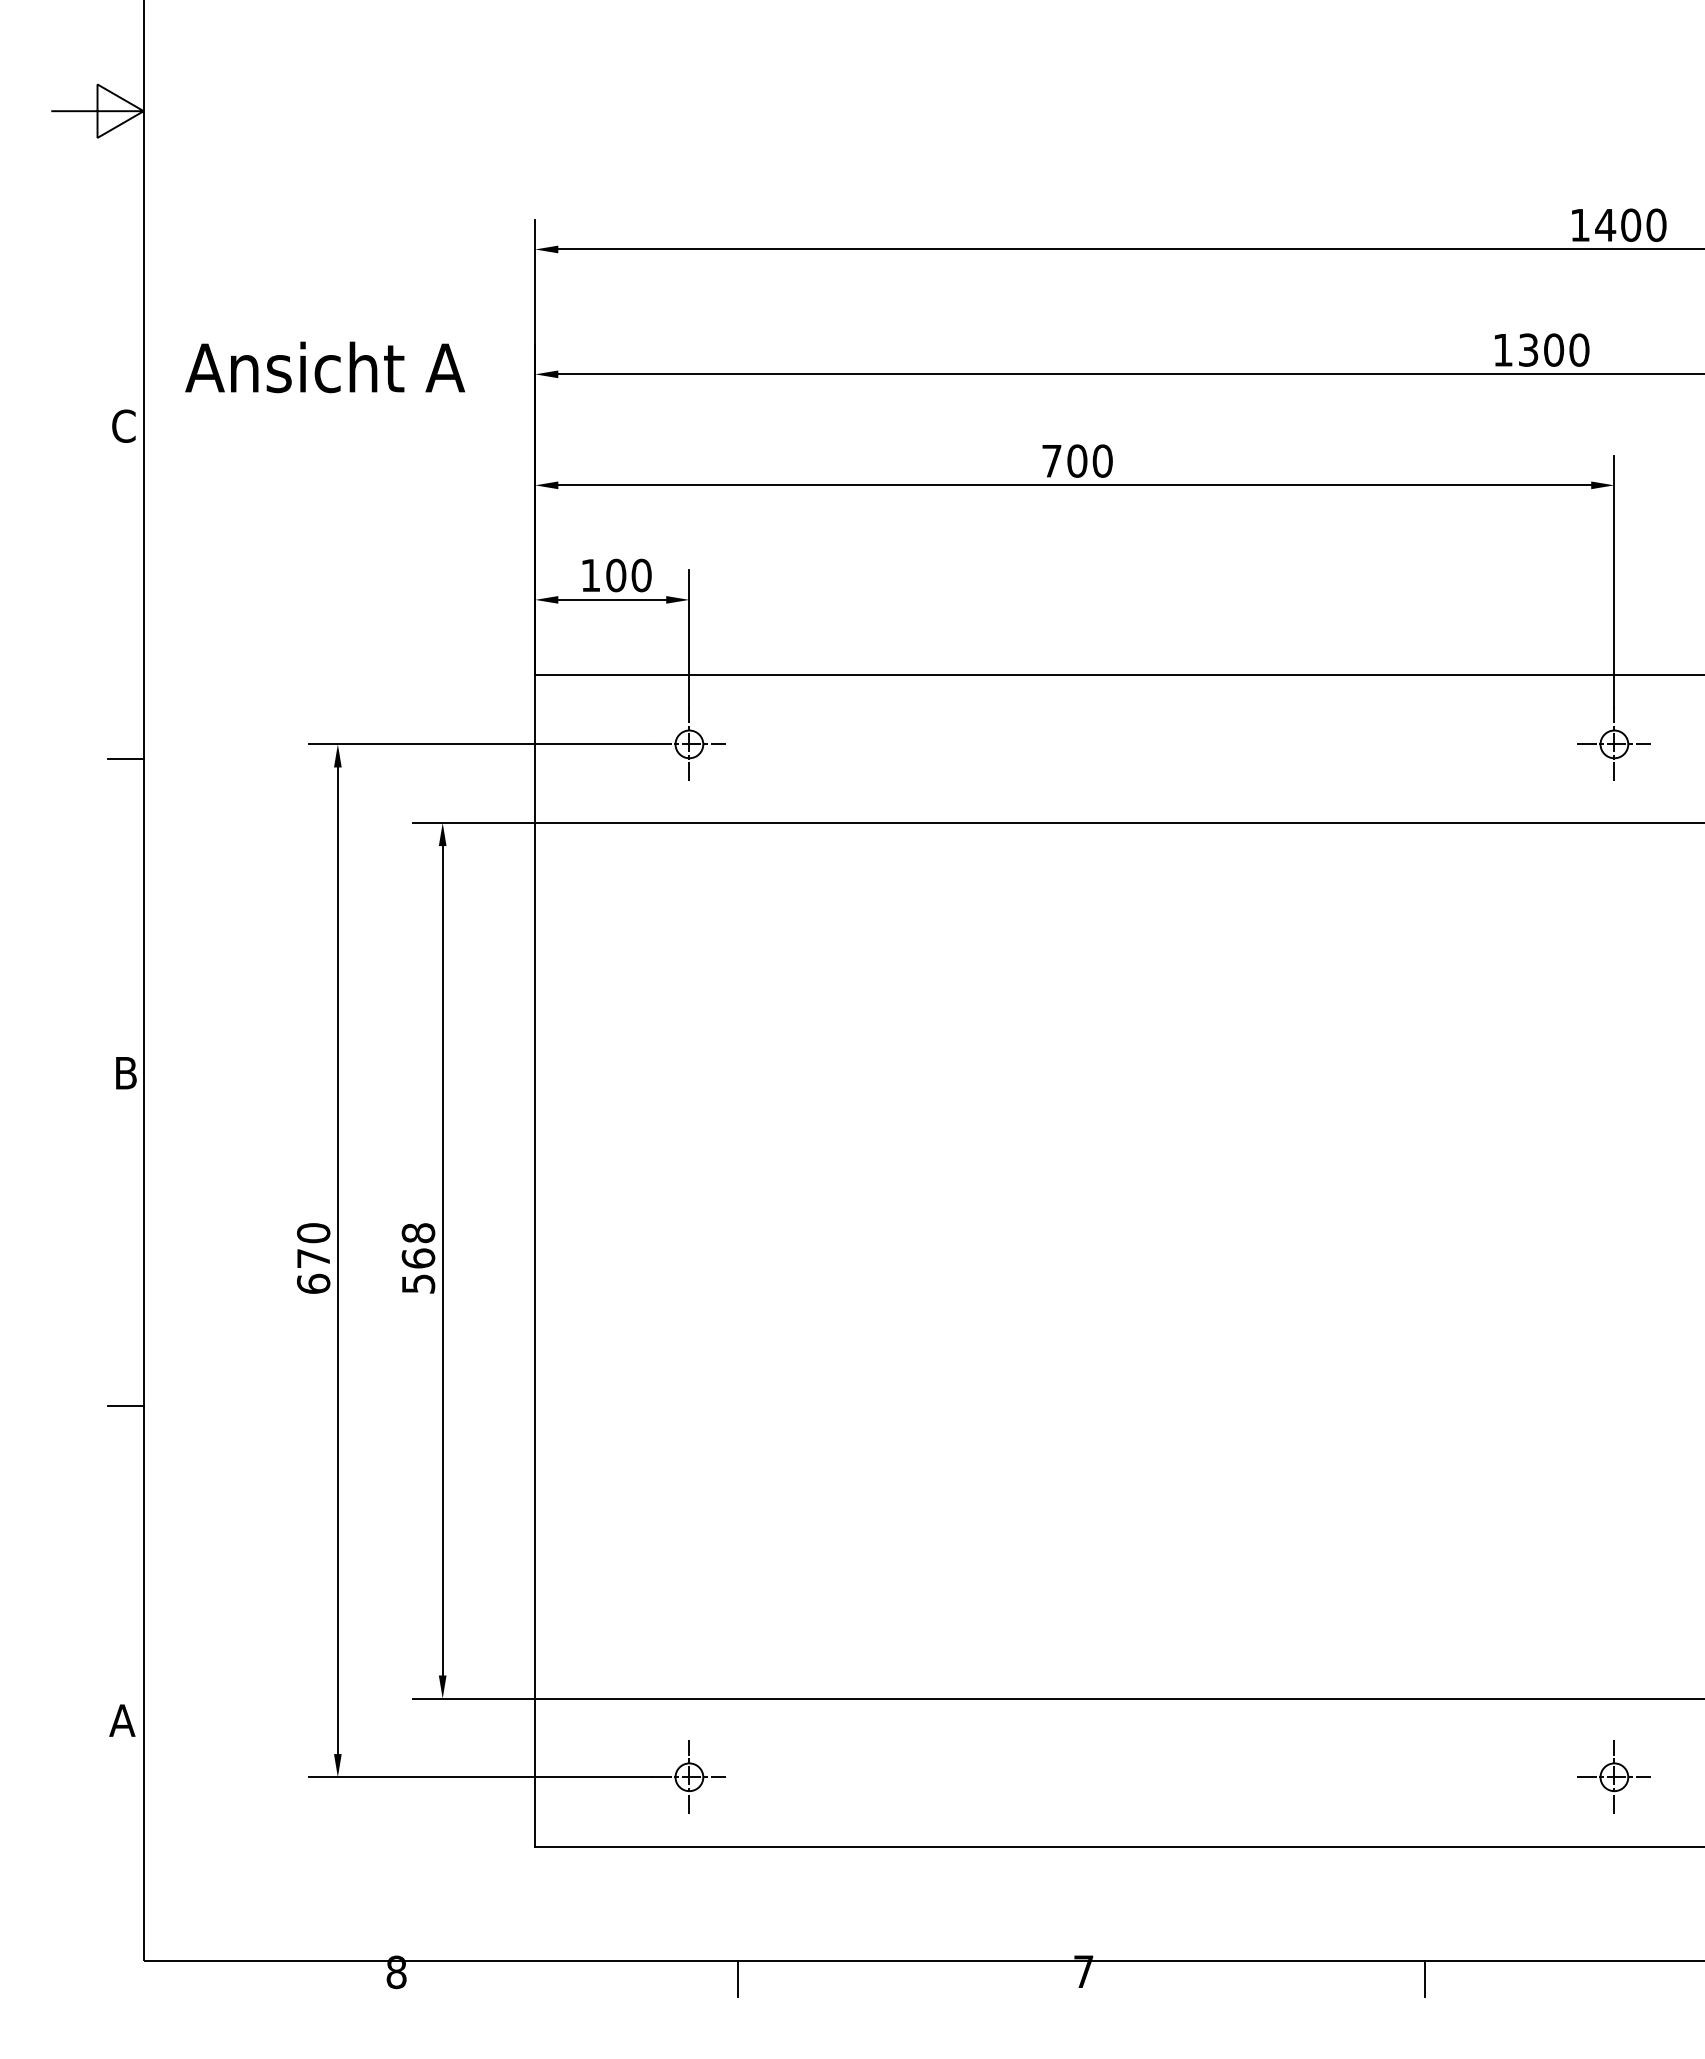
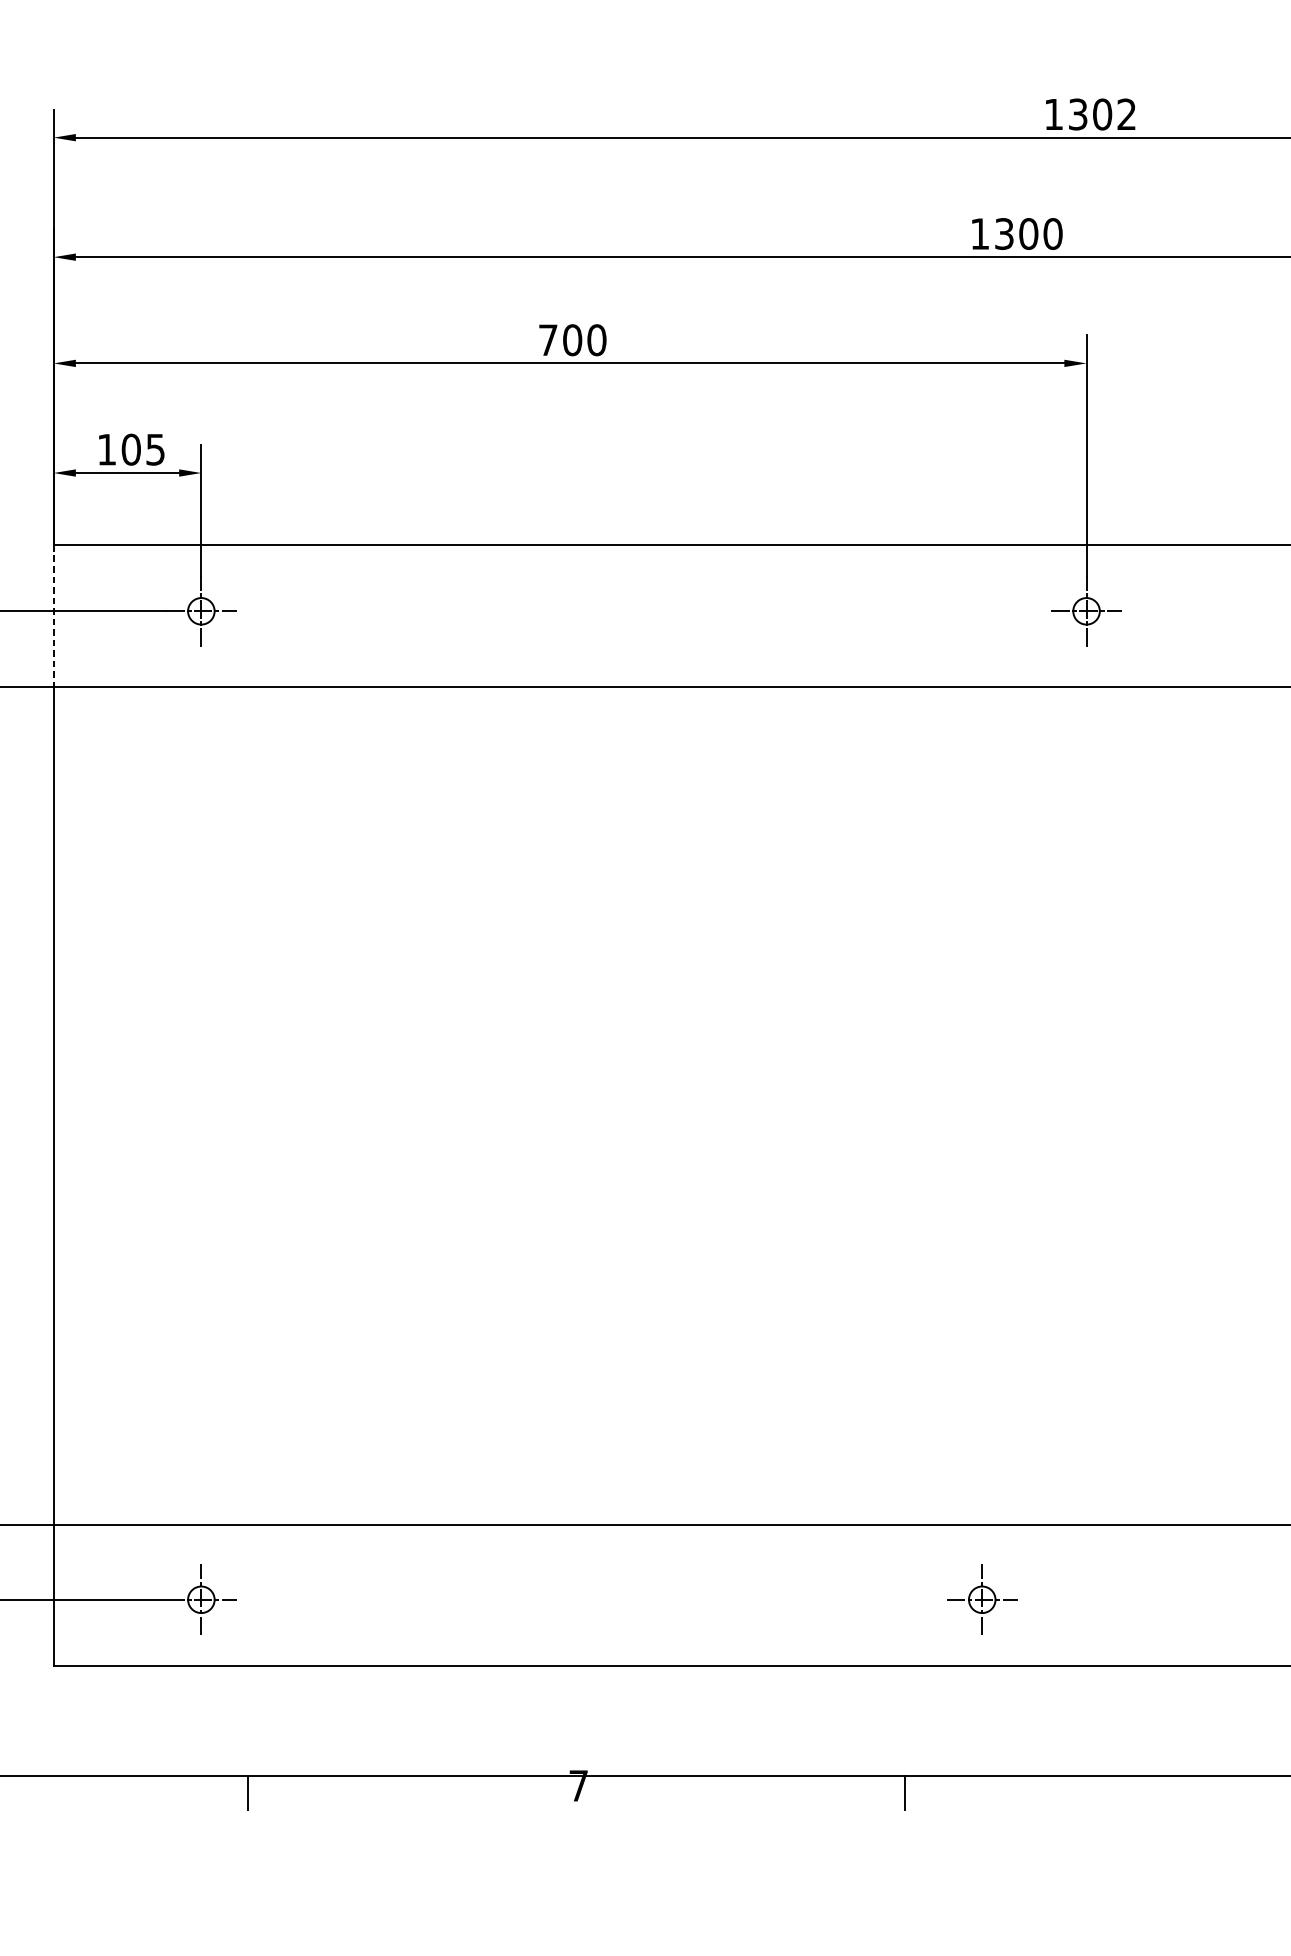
text: (1630, 224) -> (1101, 113), 1400 -> 1302
text: (641, 575) -> (155, 449), 100 -> 105
line: (535, 749) -> (54, 616), solid -> dashed
part: (1613, 1776) -> (981, 1599), moved

